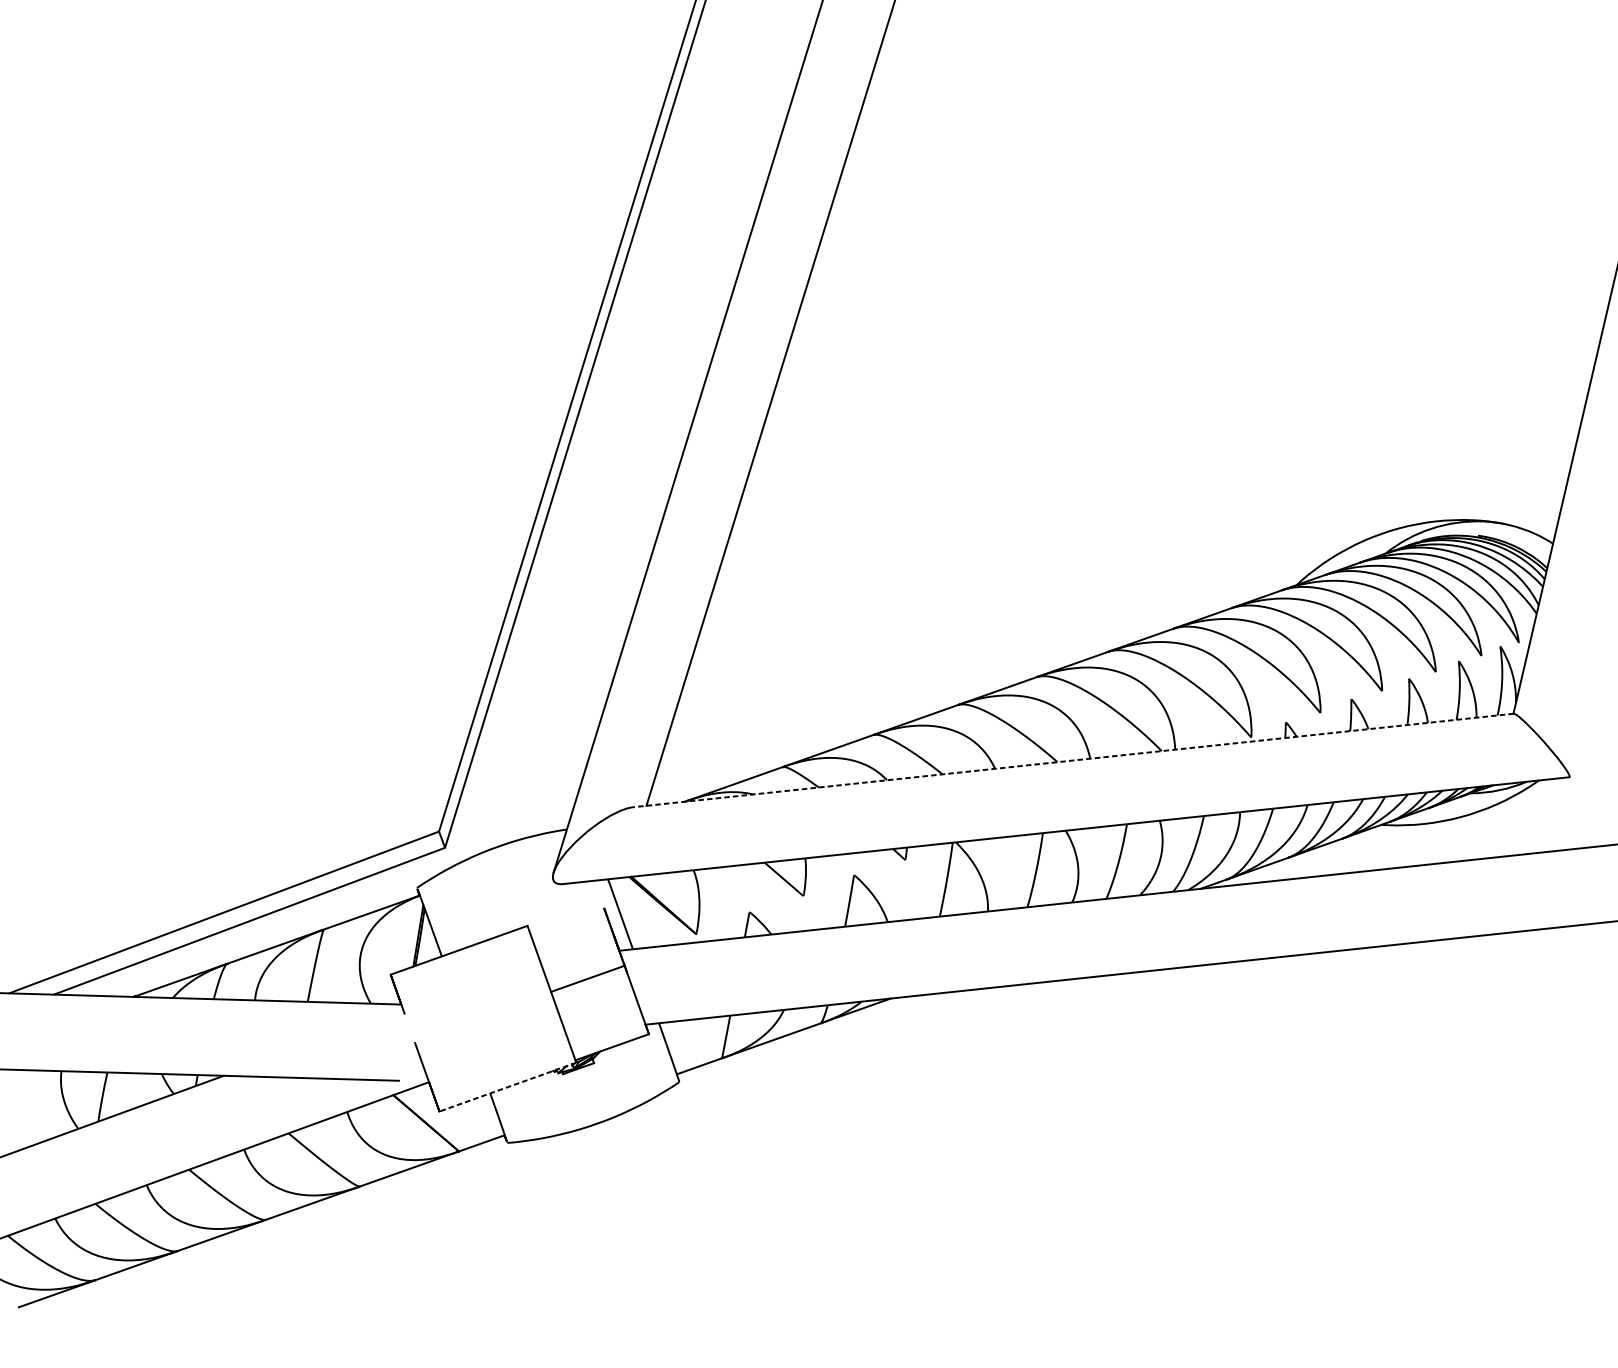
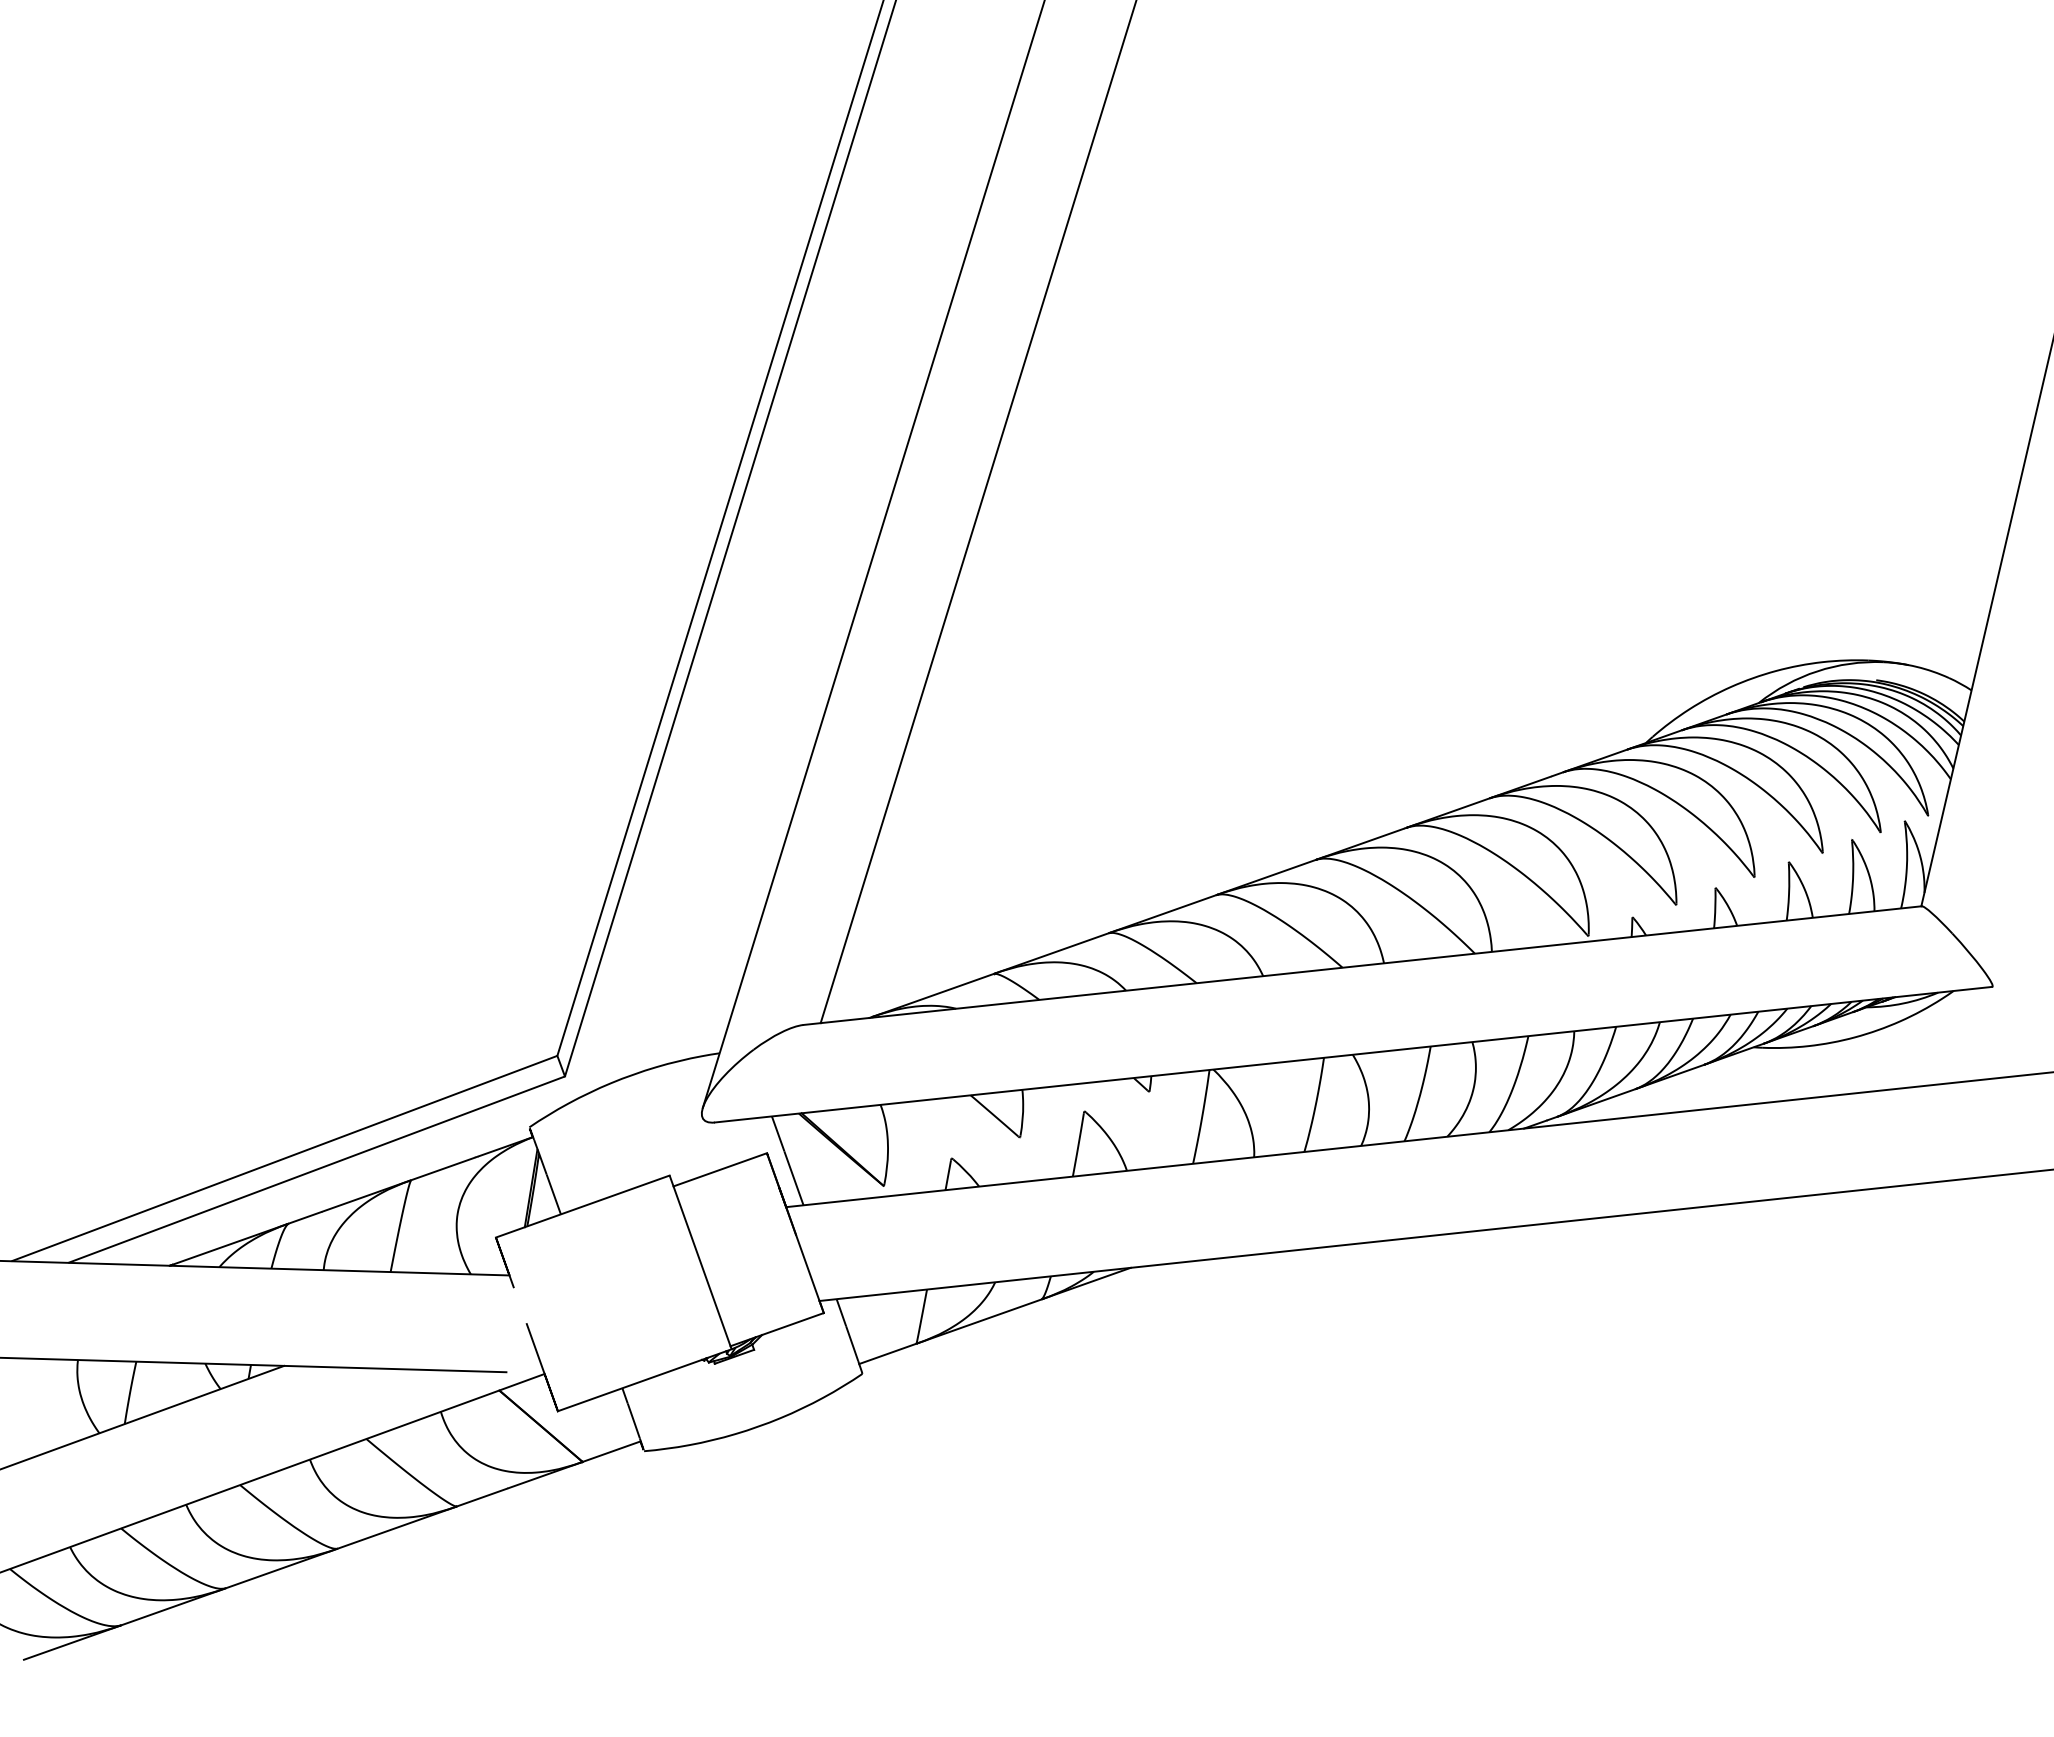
line: (1073, 760) -> (1362, 965), dashed -> solid
line: (588, 978) -> (720, 1169), moved
line: (507, 1087) -> (644, 1380), dashed -> solid

